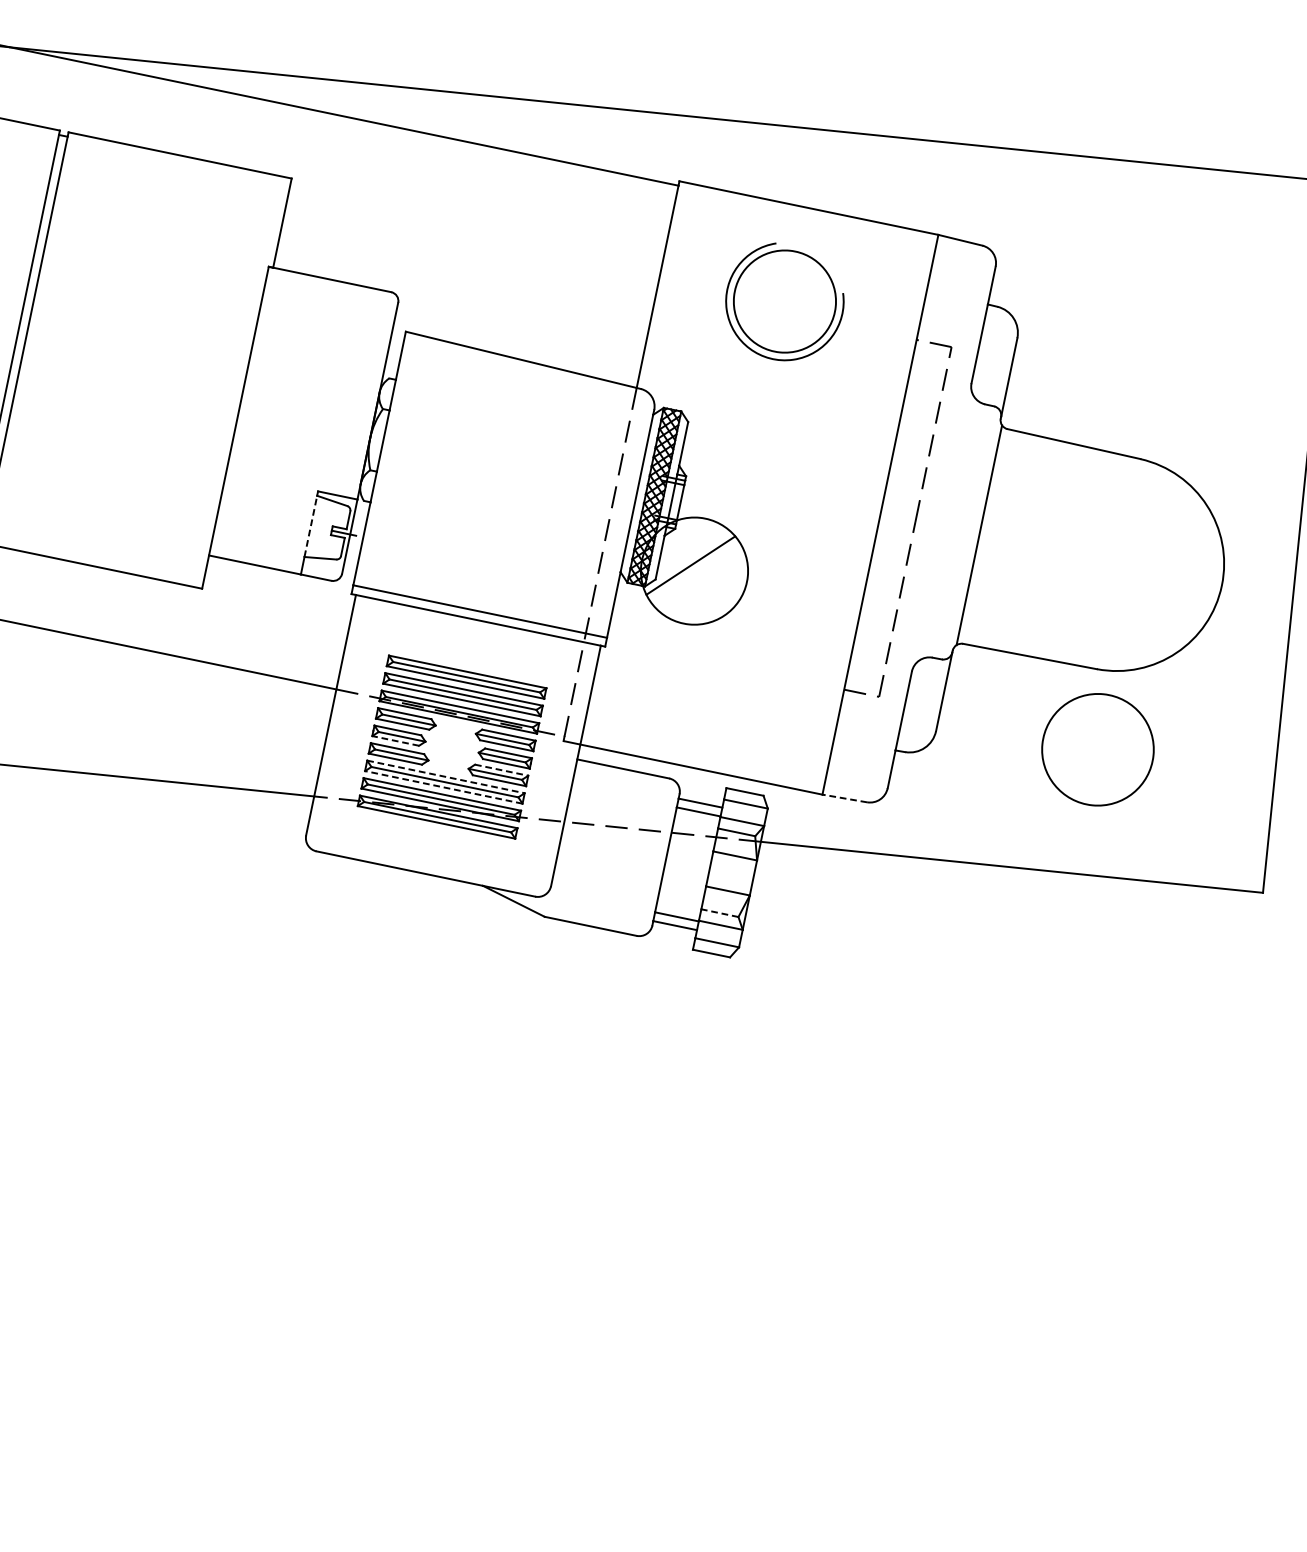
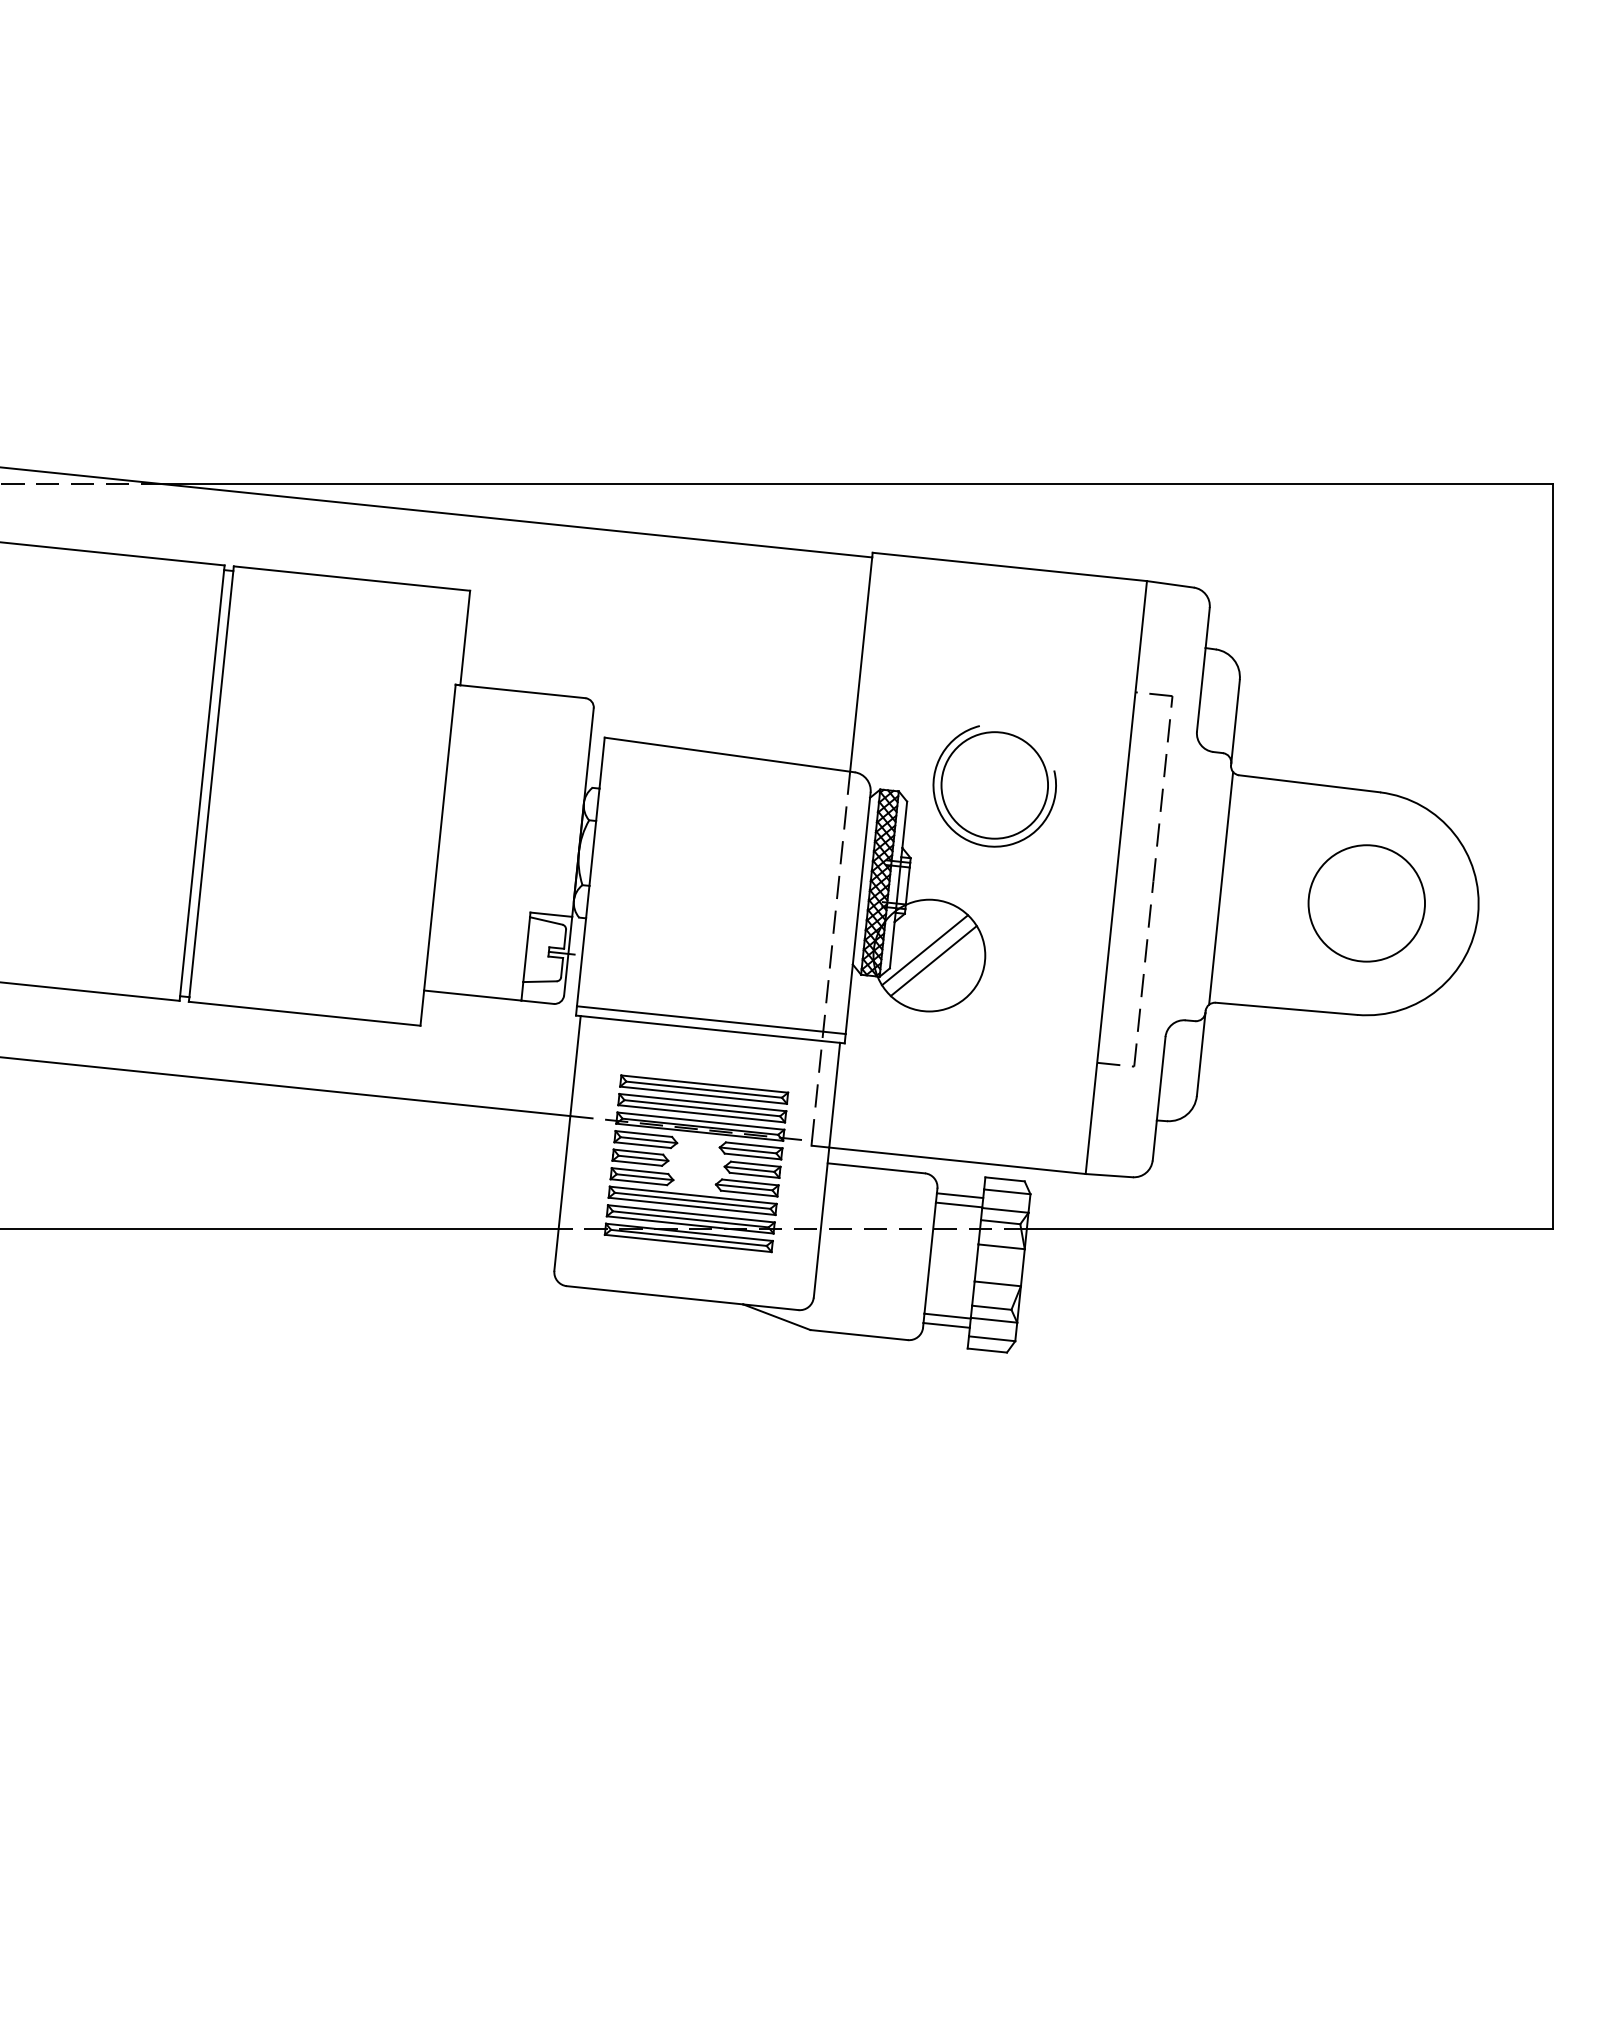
part: (784, 302) -> (994, 786), moved
line: (310, 526) -> (526, 949), dashed -> solid
line: (697, 577) -> (933, 961), added
line: (395, 741) -> (637, 1163), dashed -> solid
circle: (1097, 749) -> (1366, 903), moved
line: (501, 770) -> (750, 1182), dashed -> solid
line: (446, 777) -> (693, 1195), dashed -> solid
line: (444, 787) -> (692, 1206), dashed -> solid
line: (845, 798) -> (1109, 1175), dashed -> solid
line: (719, 912) -> (991, 1307), dashed -> solid

